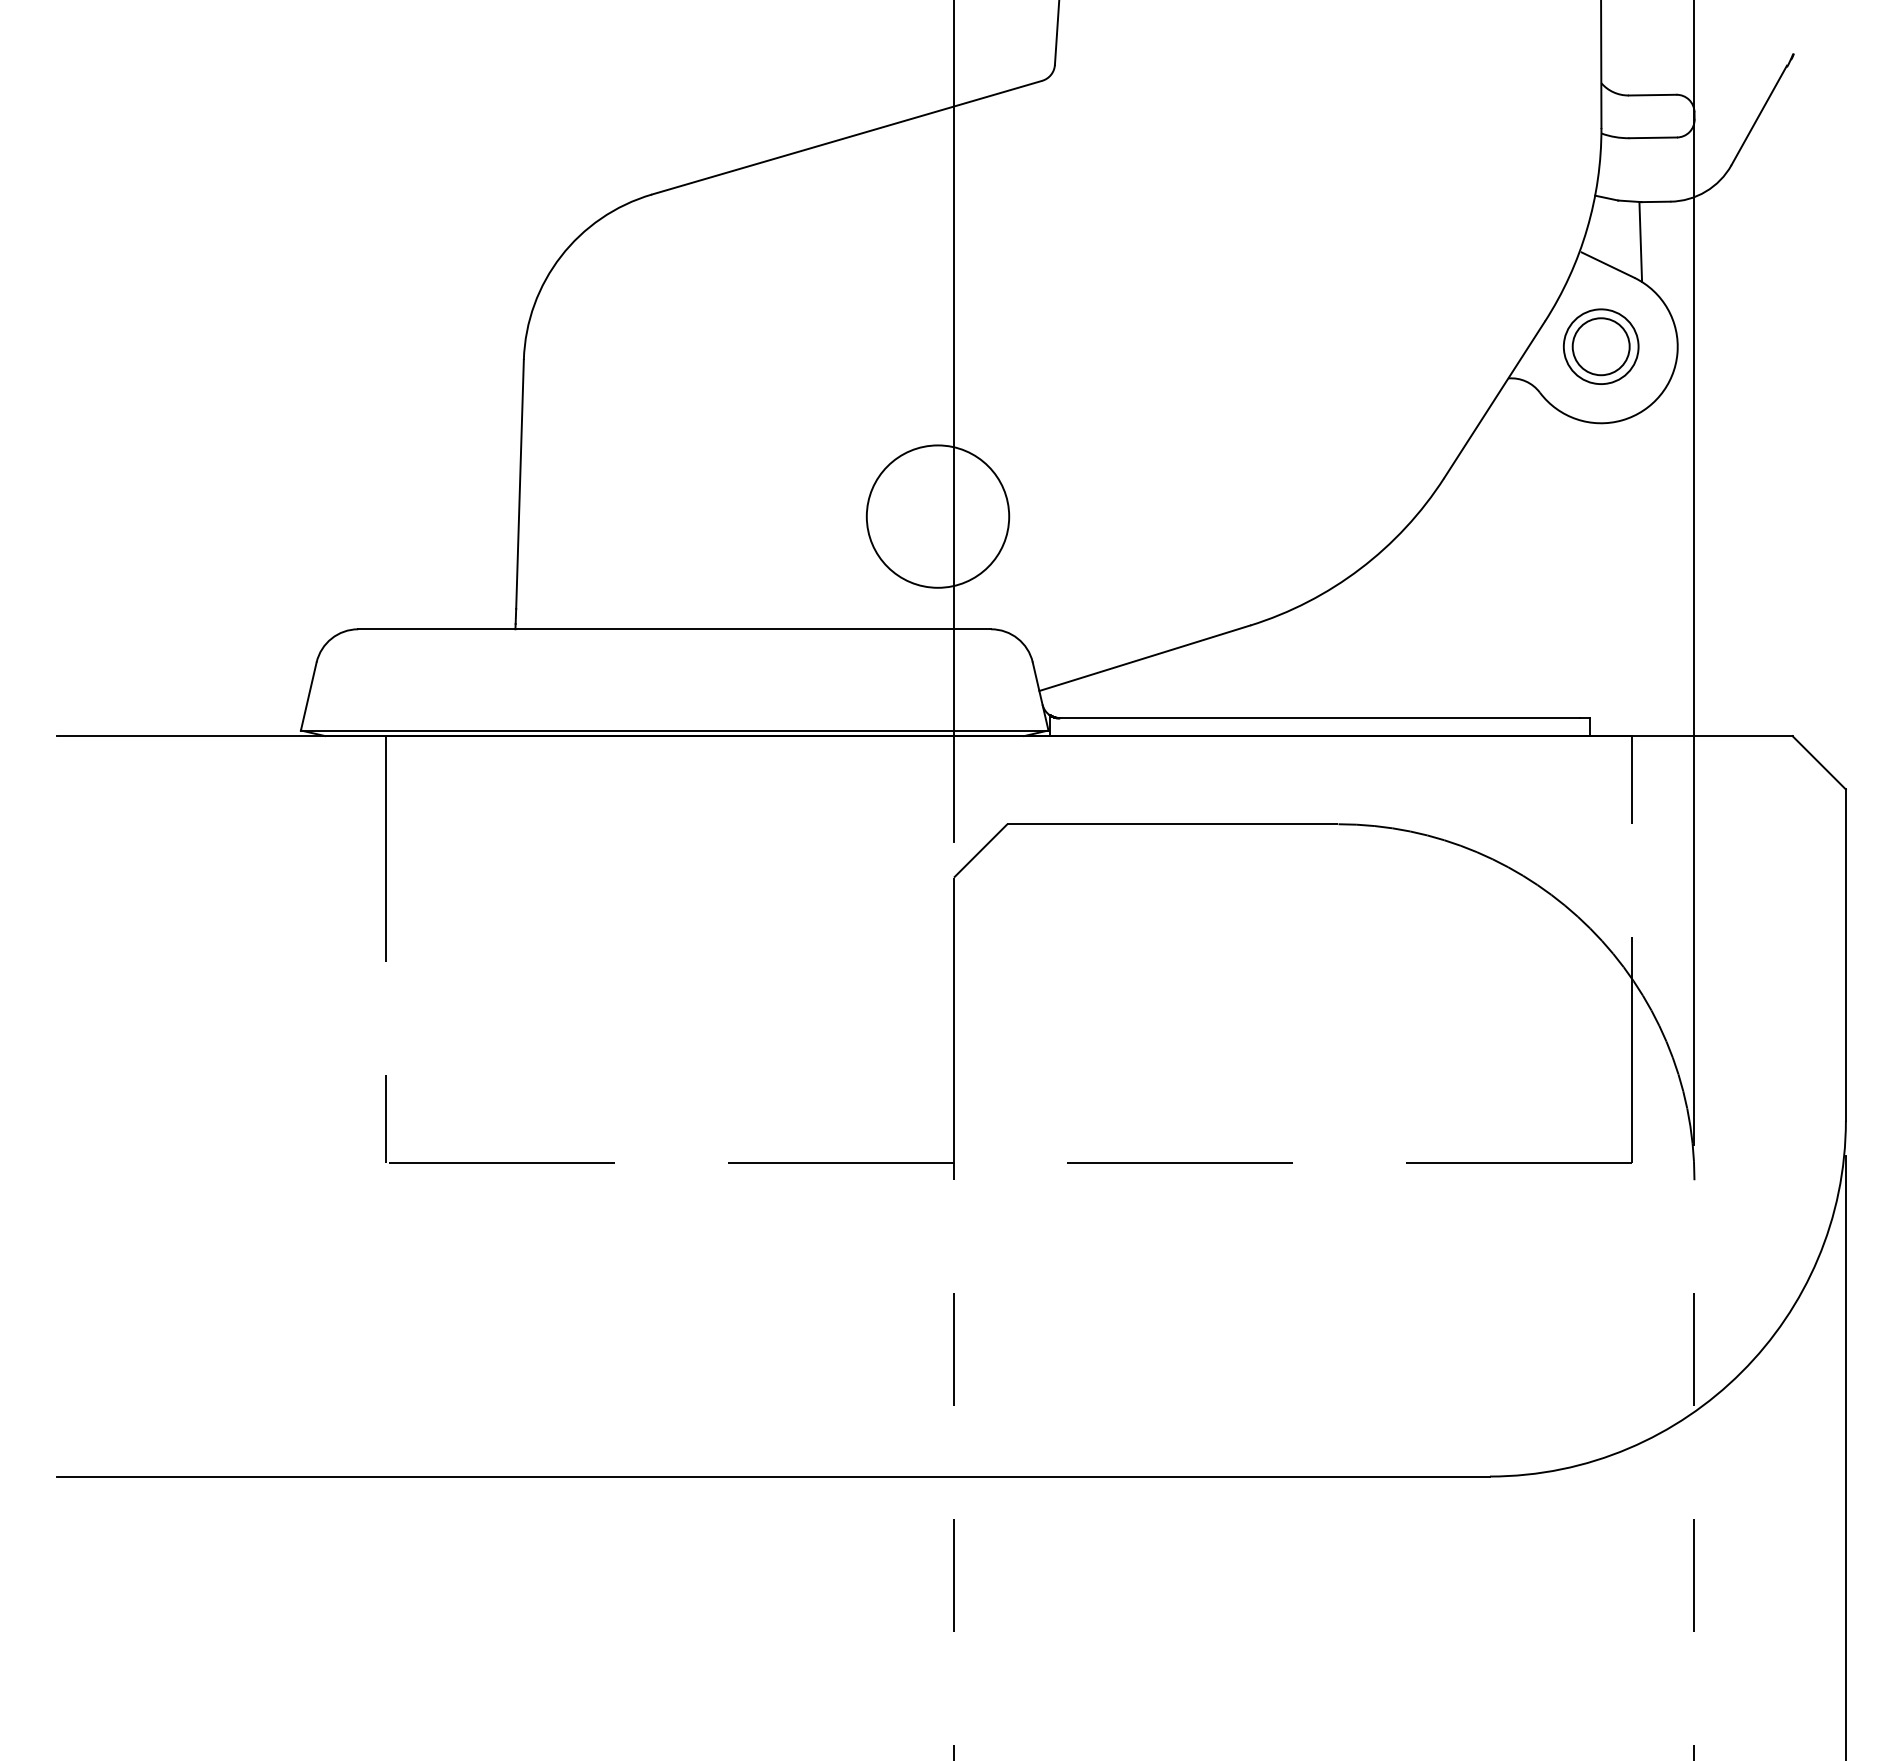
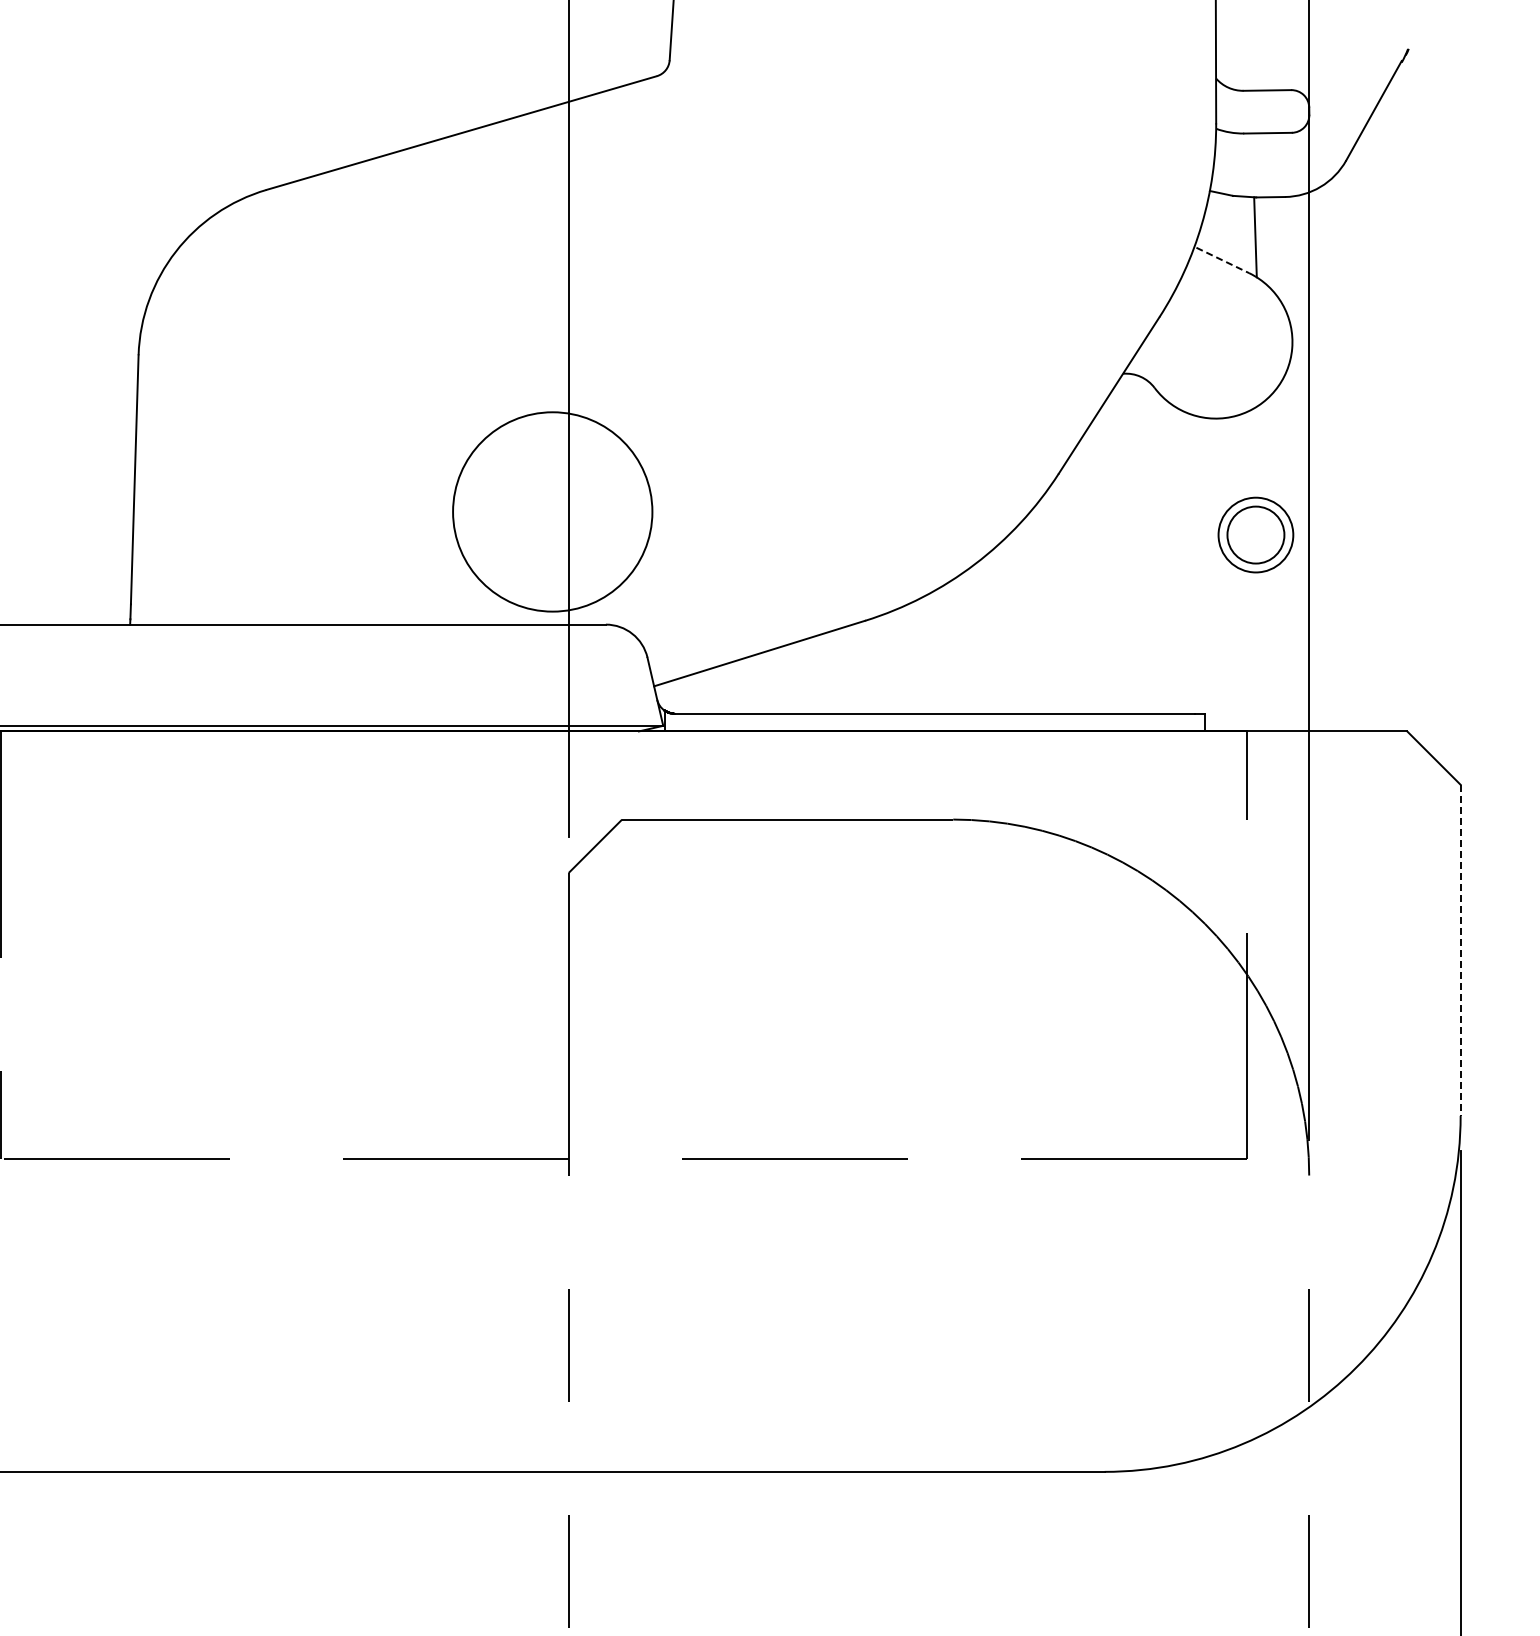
line: (1608, 265) -> (1223, 260), solid -> dashed
part: (1601, 346) -> (1256, 534), moved
circle: (937, 516) -> (552, 511), size x1.4
line: (1845, 955) -> (1460, 950), solid -> dashed

